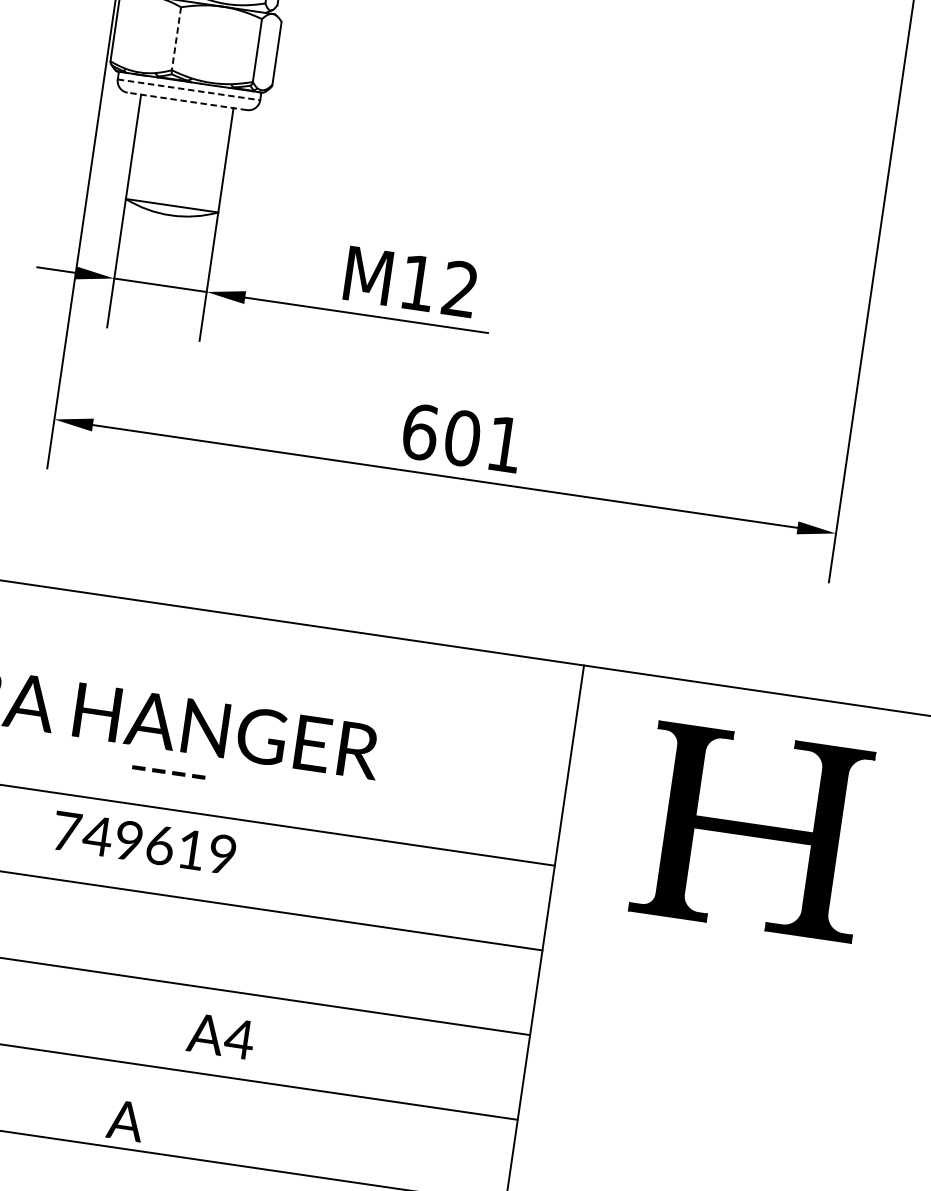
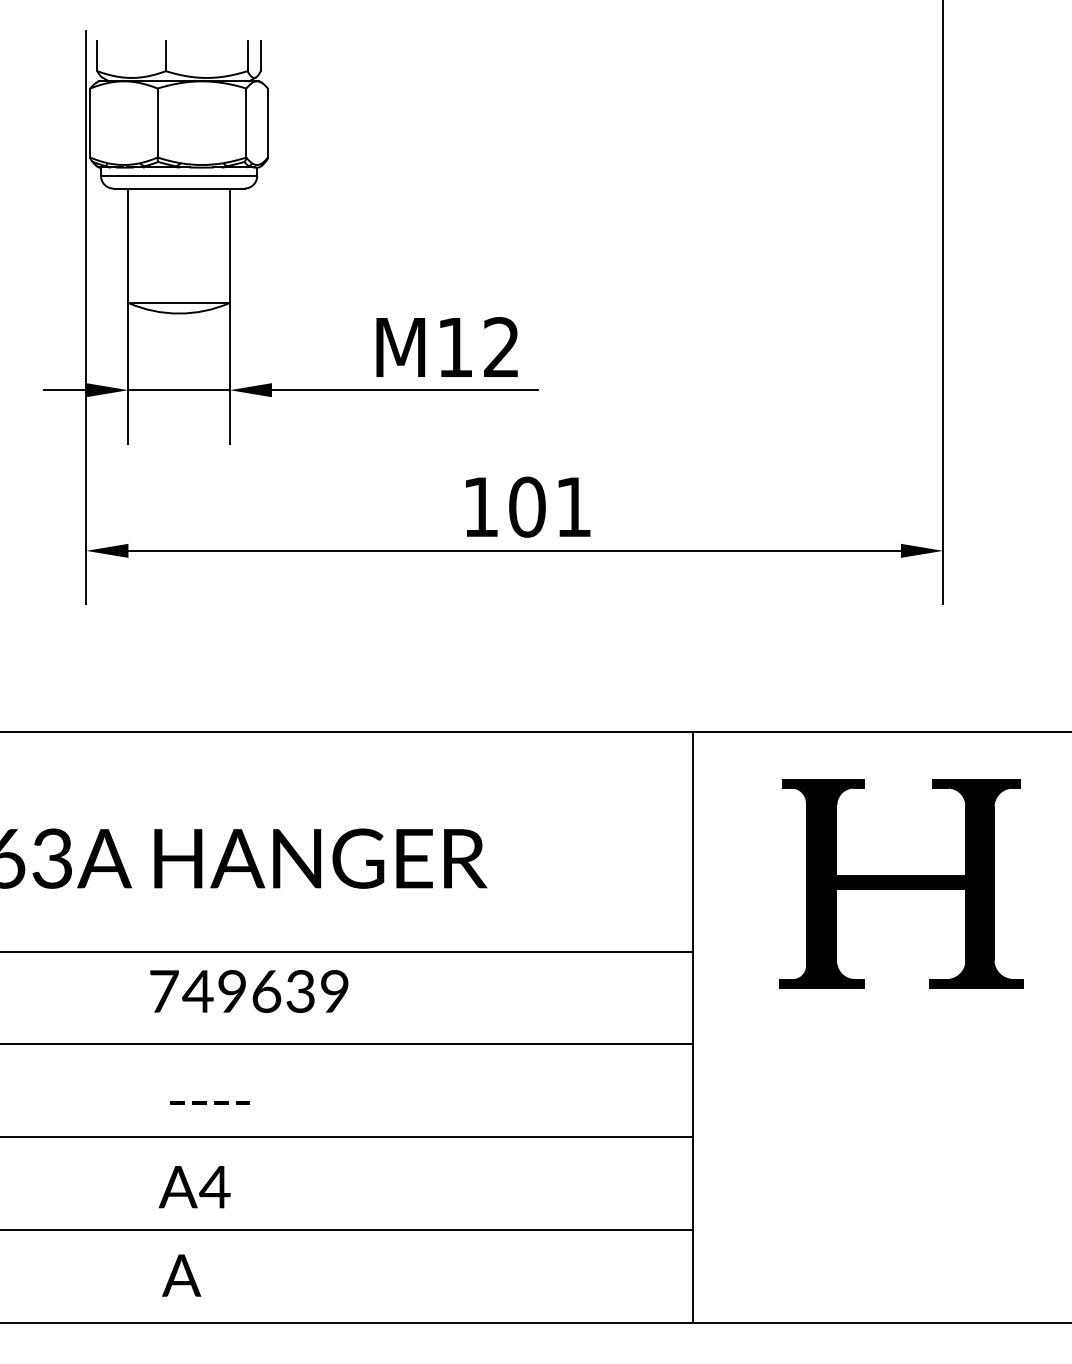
line: (176, 39) -> (157, 123), dashed -> solid
line: (189, 89) -> (179, 175), dashed -> solid
line: (186, 101) -> (178, 188), dashed -> solid
text: (420, 431) -> (481, 506), 601 -> 101
text: (168, 771) -> (209, 1102), moved
text: (191, 849) -> (300, 991), 749619 -> 749639
text: (220, 1036) -> (194, 1187), moved
text: (125, 1120) -> (181, 1275), moved

